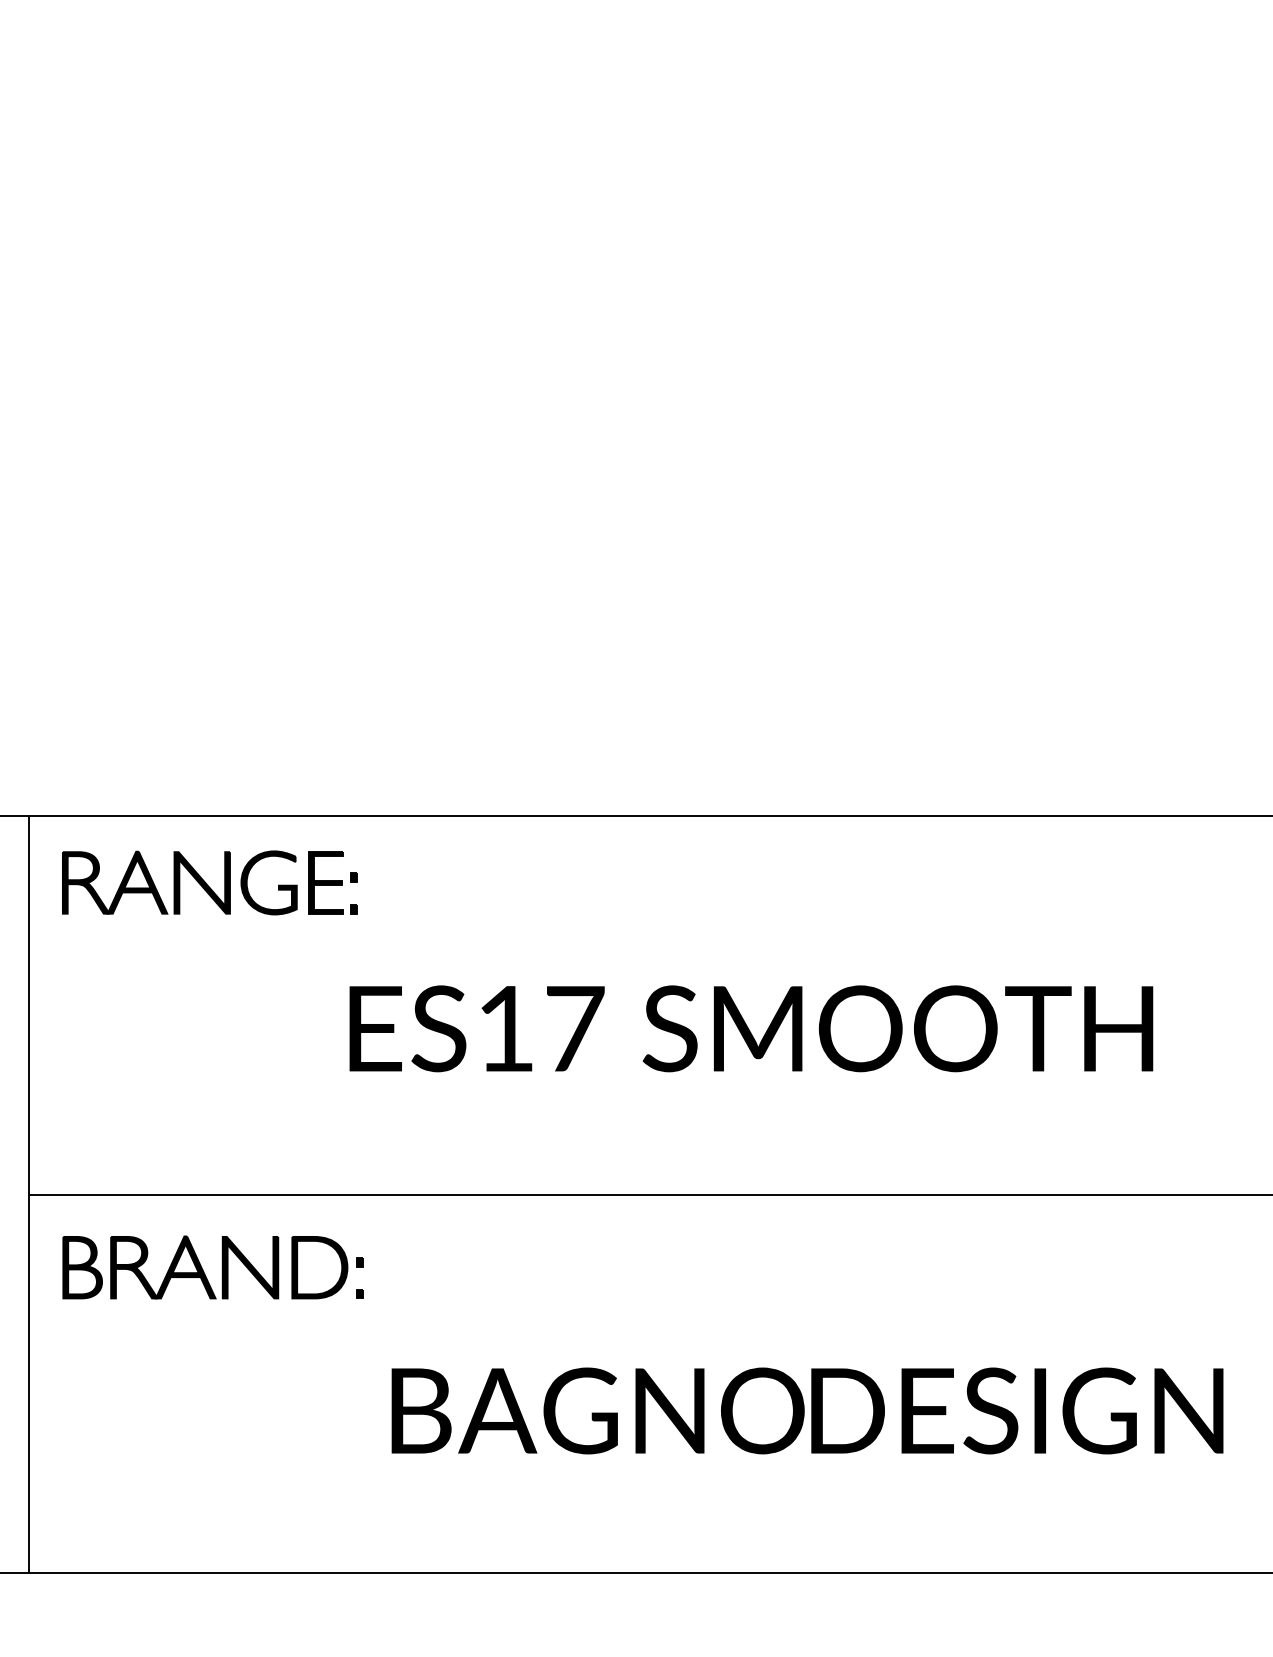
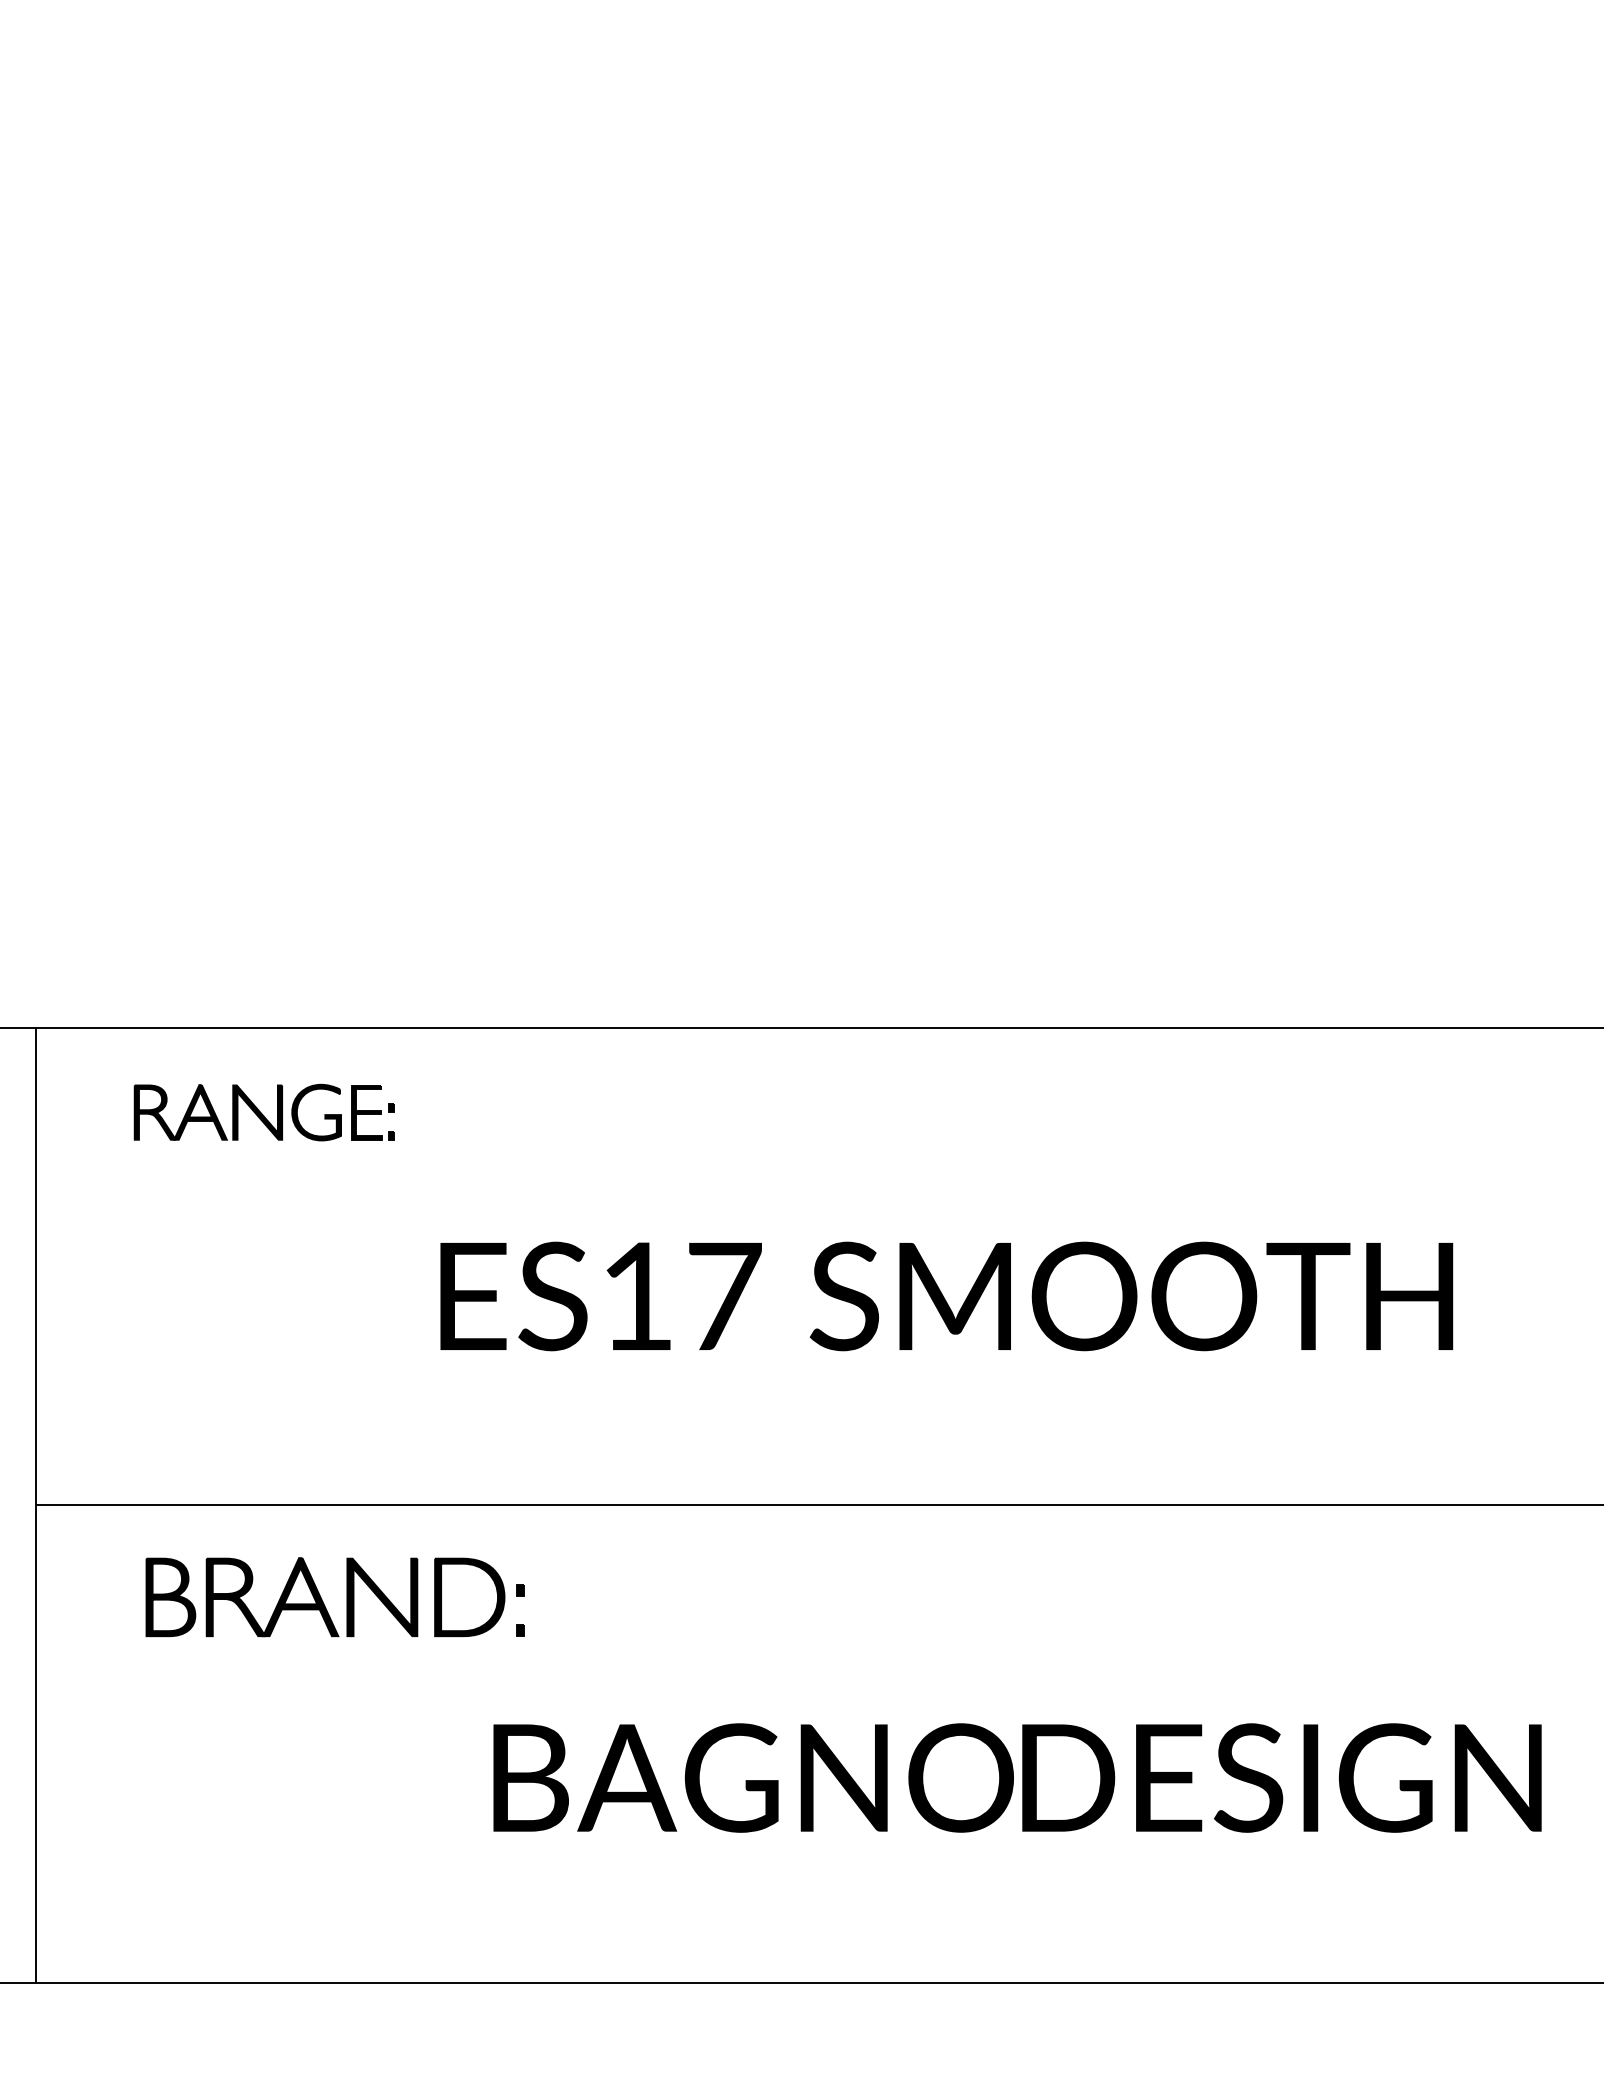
part: (209, 882) -> (263, 1112), size x0.7
part: (204, 1271) -> (324, 1602), moved

